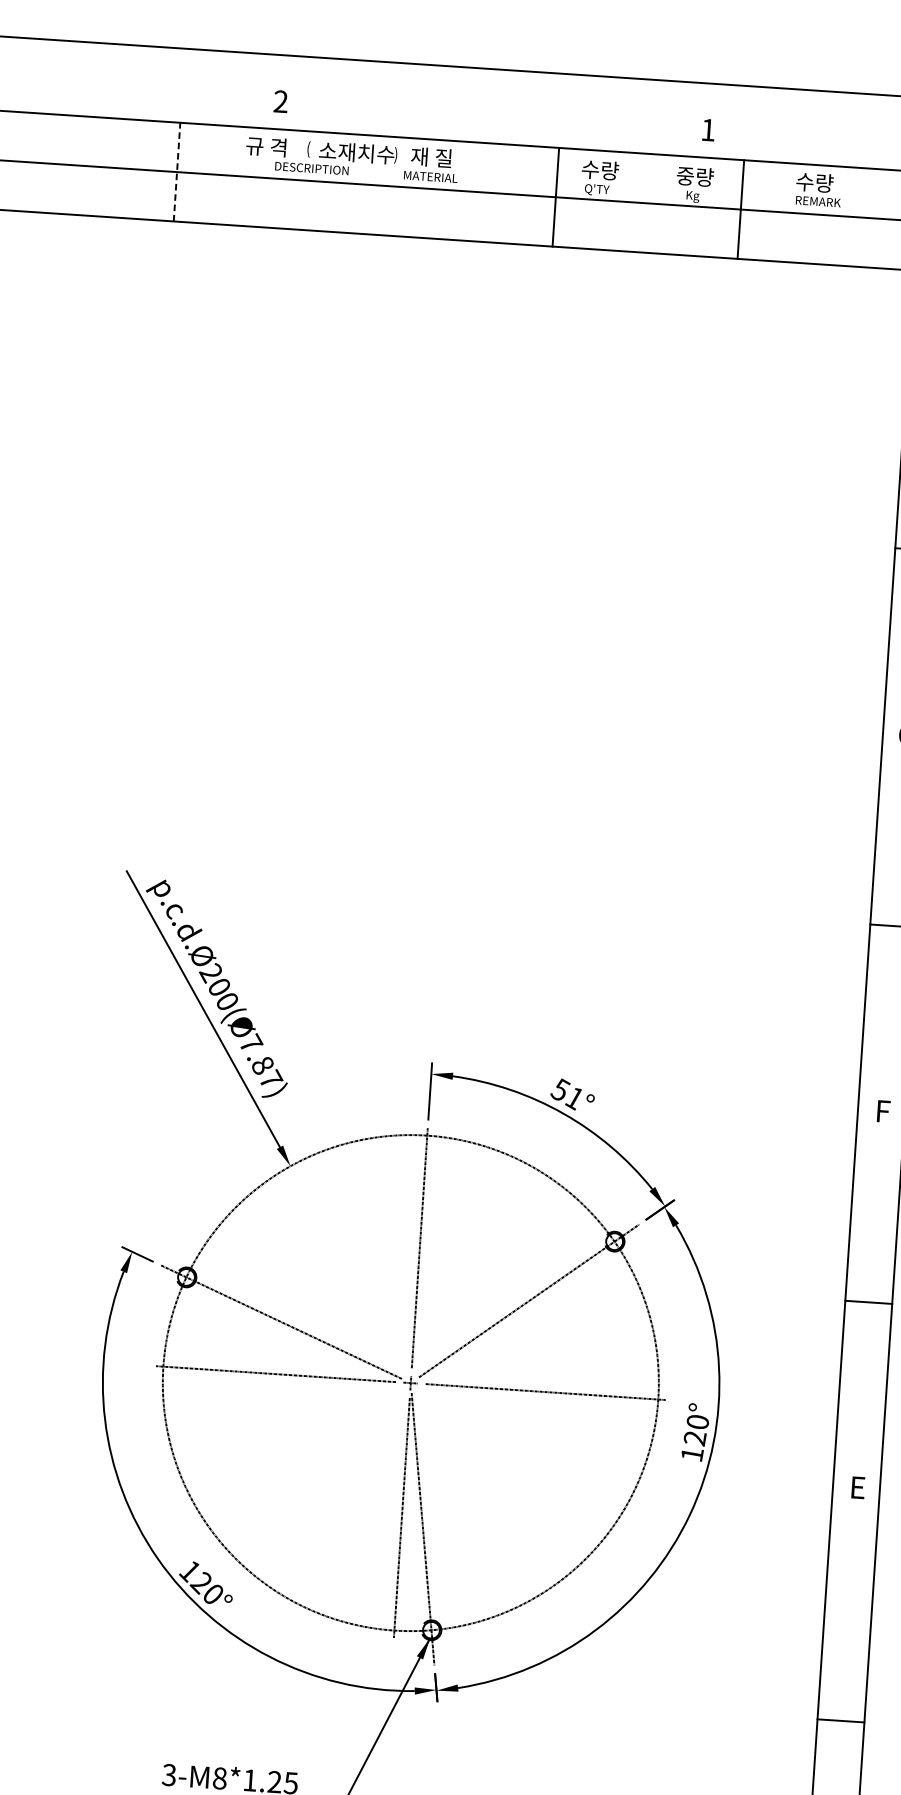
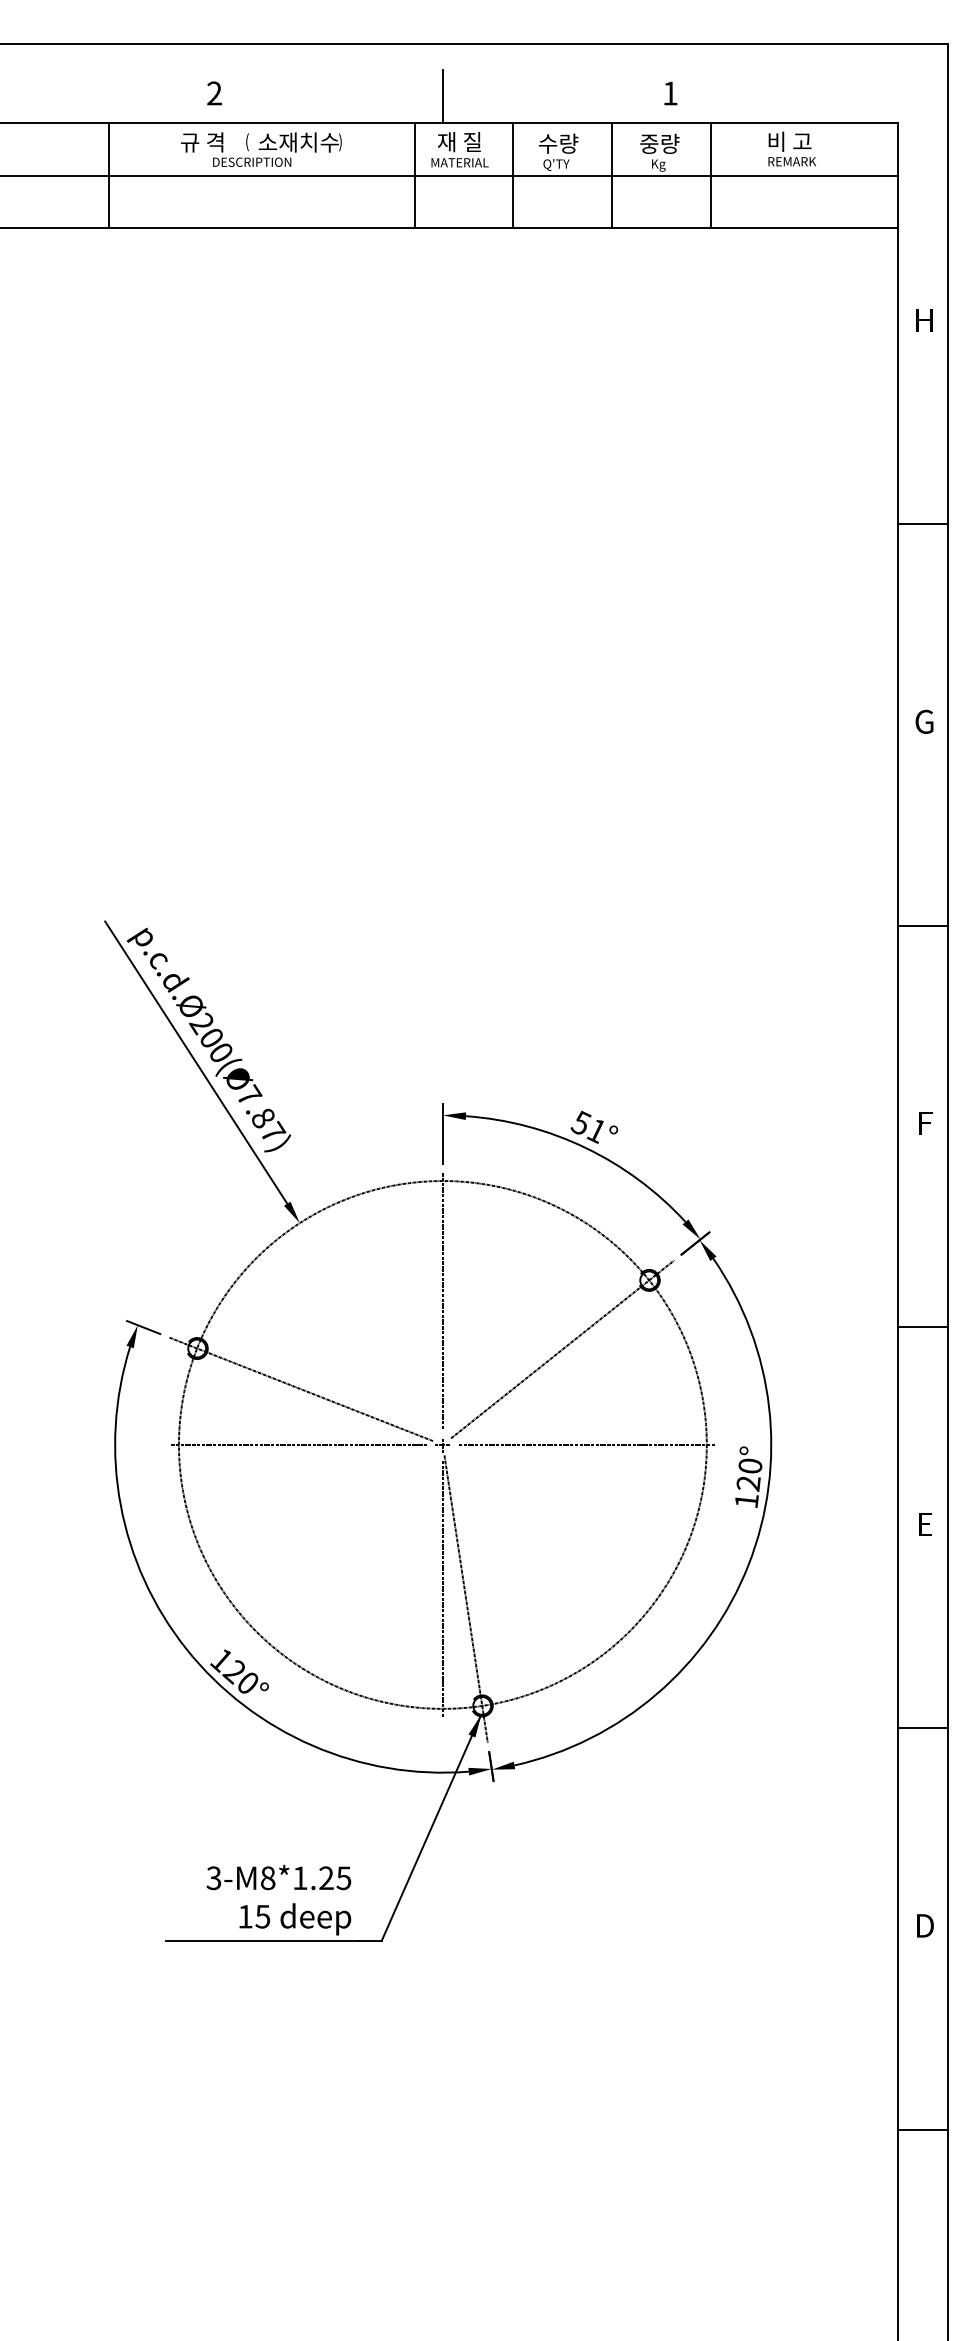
line: (494, 118) -> (442, 96), added
text: (431, 164) -> (459, 149), moved
line: (177, 172) -> (109, 175), dashed -> solid
text: (817, 182) -> (789, 141), 수량 -> 비 고
line: (463, 191) -> (414, 175), added
line: (648, 203) -> (611, 175), added
line: (841, 1721) -> (923, 1728), moved

